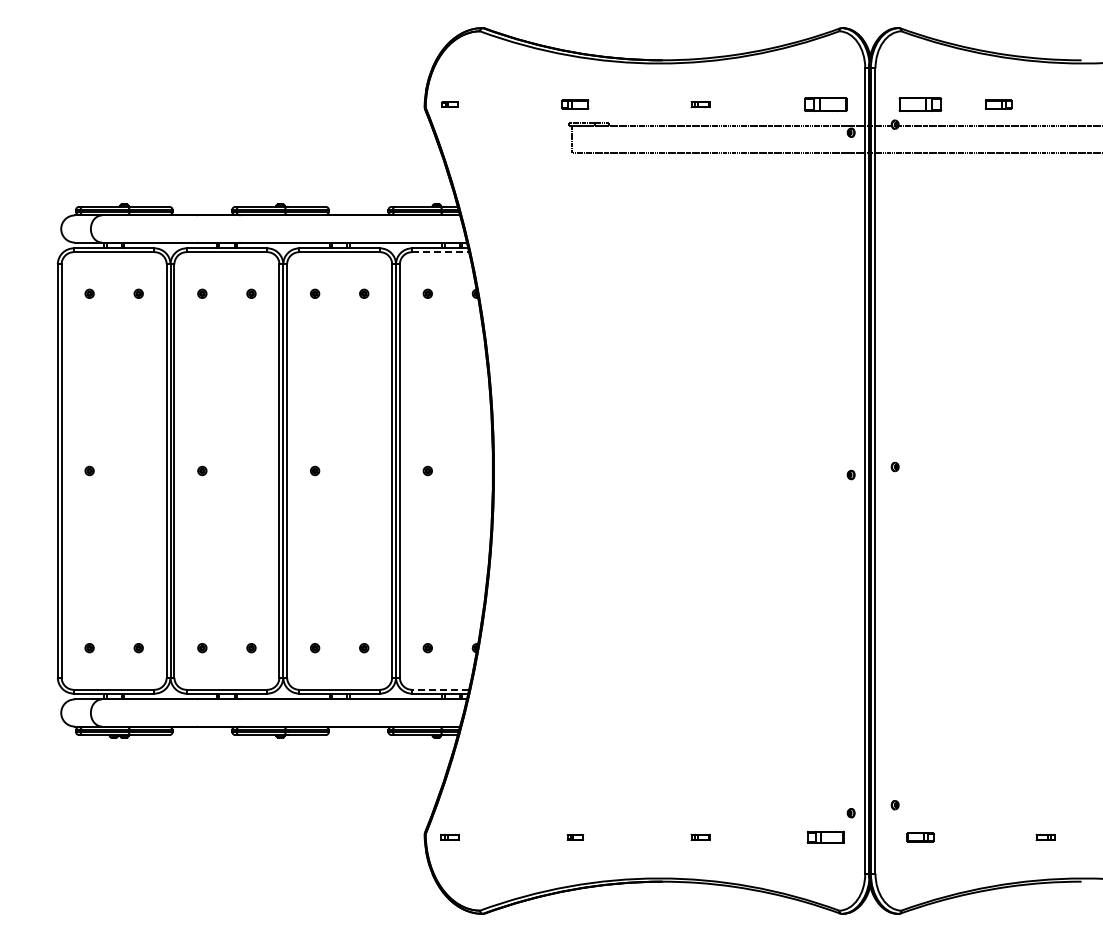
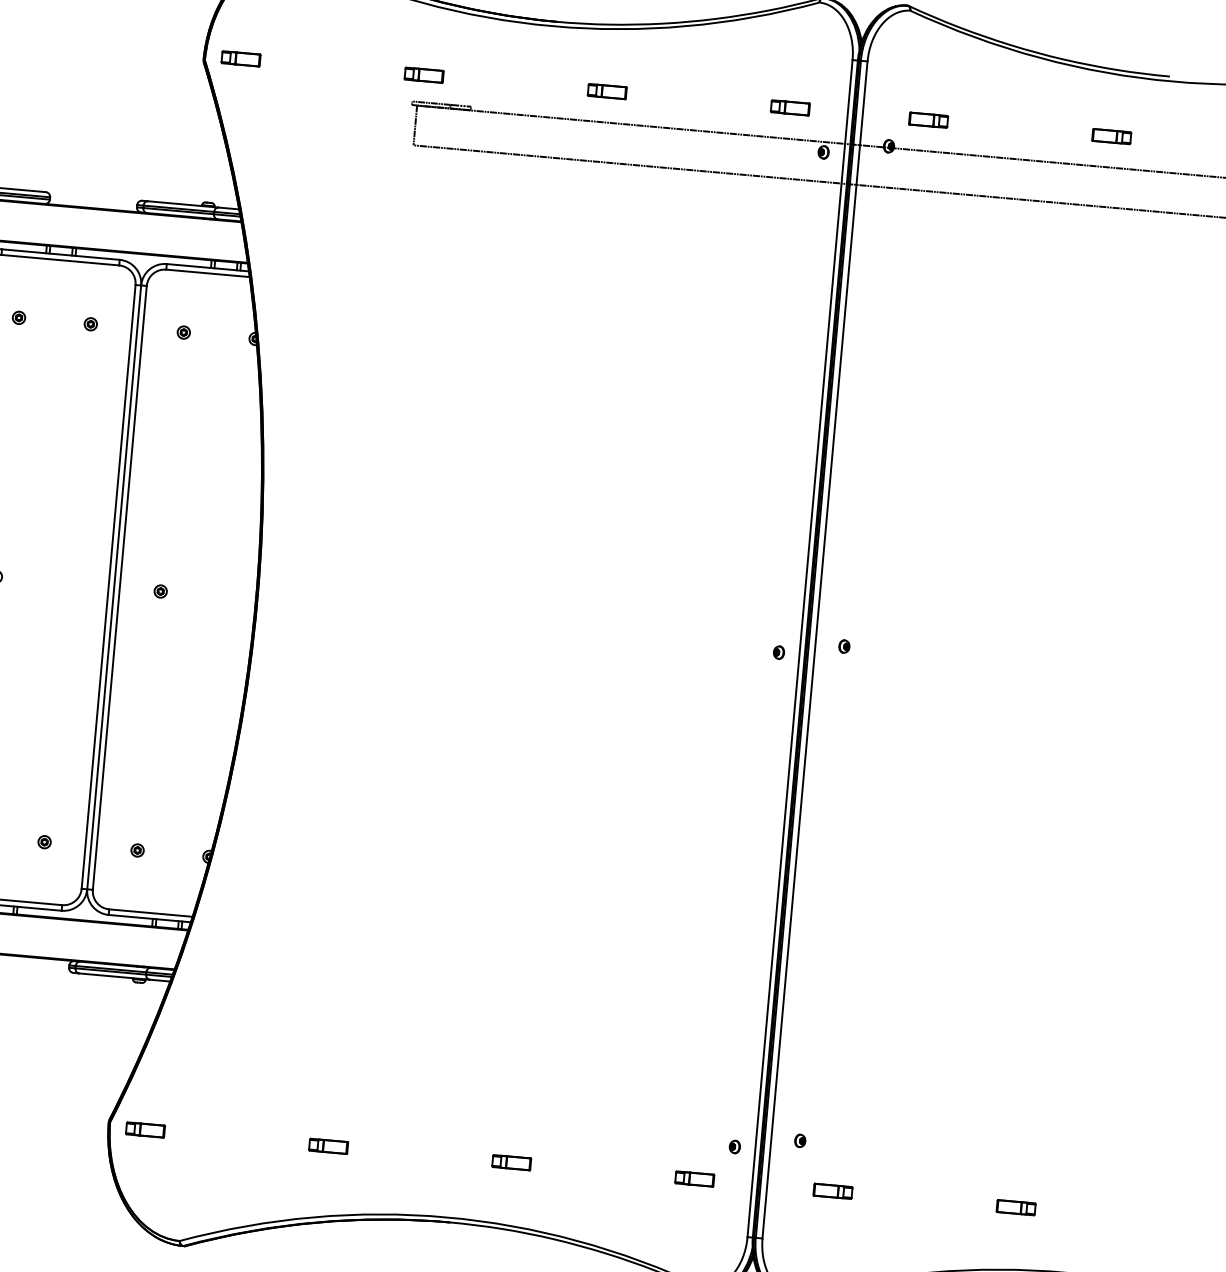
part: (449, 104) -> (240, 58), size x1.67
part: (700, 104) -> (607, 91), size x1.43
part: (825, 104) -> (789, 107), size x0.62
part: (920, 104) -> (928, 120), size x0.62
part: (998, 104) -> (1111, 136), moved
line: (440, 252) -> (207, 273), dashed -> solid
line: (440, 689) -> (150, 912), dashed -> solid
part: (449, 837) -> (144, 1130), size x1.43
part: (575, 837) -> (328, 1146), size x1.67
part: (700, 837) -> (511, 1162), size x1.43
part: (825, 837) -> (694, 1179), size x0.71
part: (1045, 837) -> (1015, 1207), size x1.43

